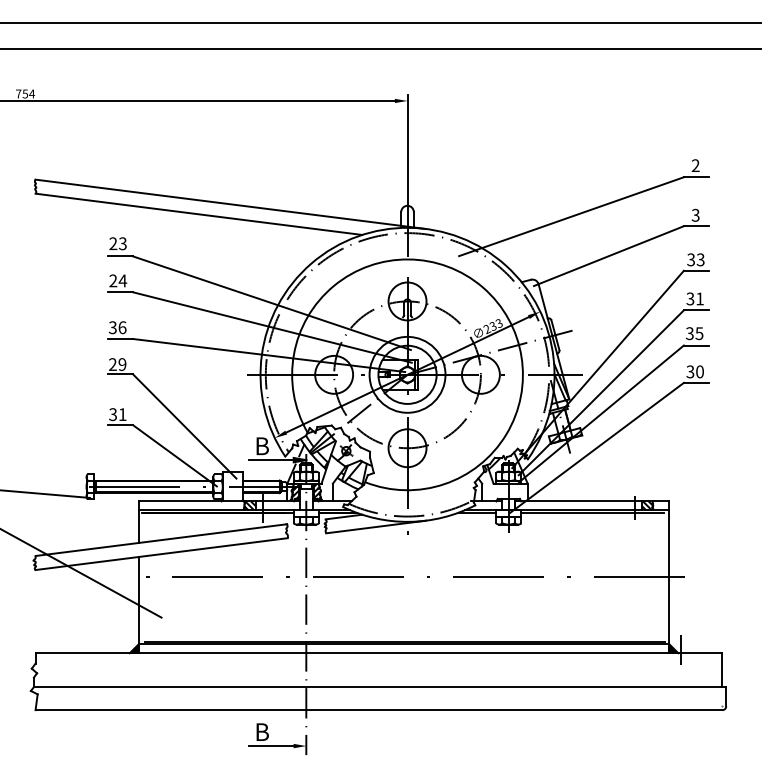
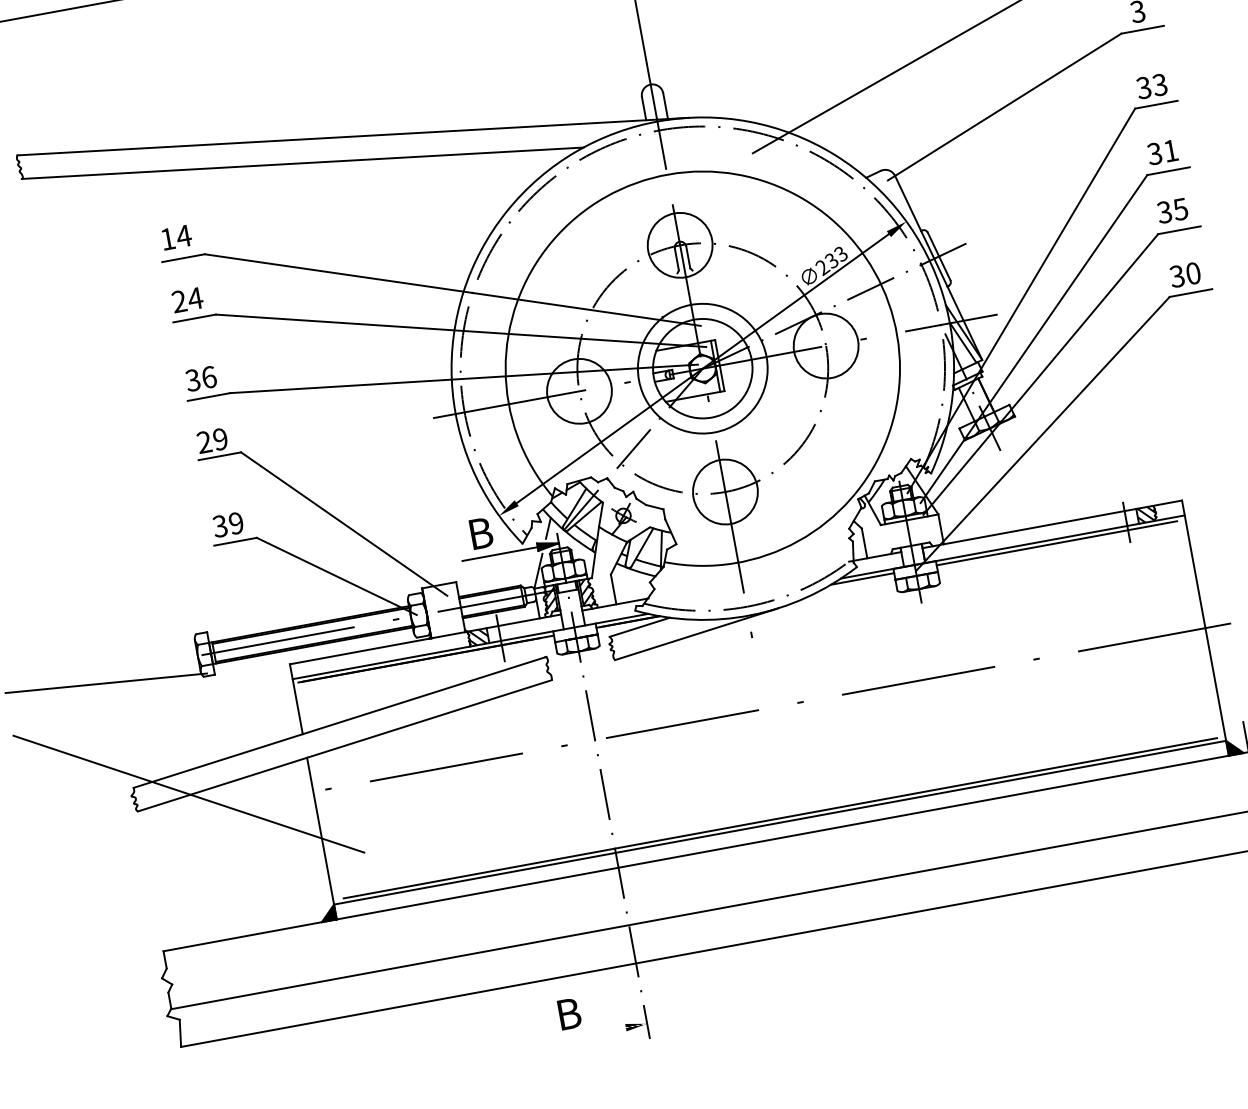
text: (118, 243) -> (176, 237), 23 -> 14
text: (122, 414) -> (235, 523), 31 -> 39
line: (270, 746) -> (587, 1035), removed

